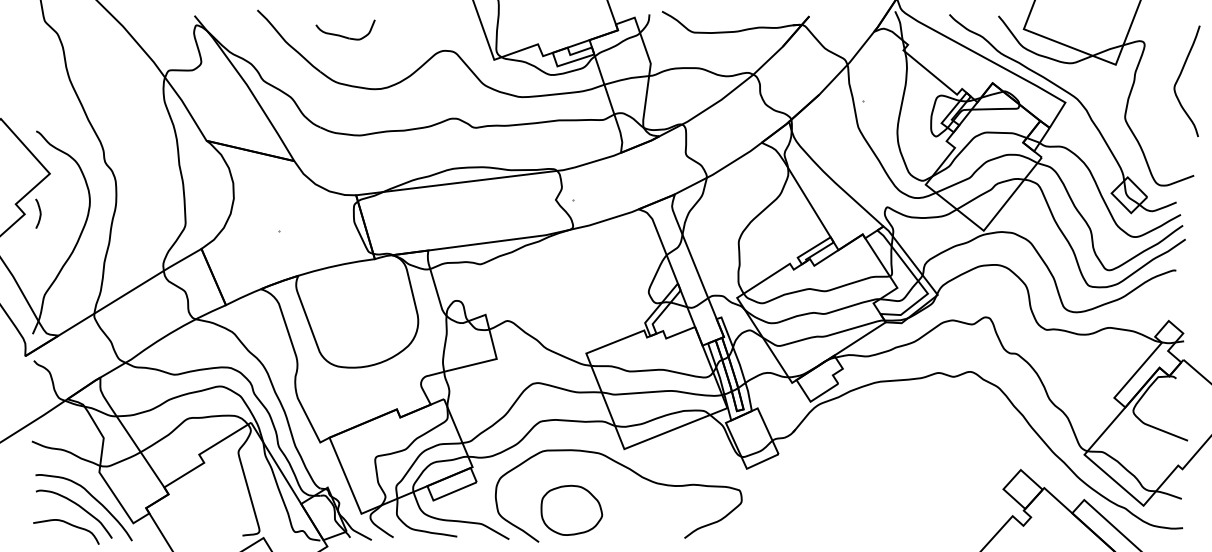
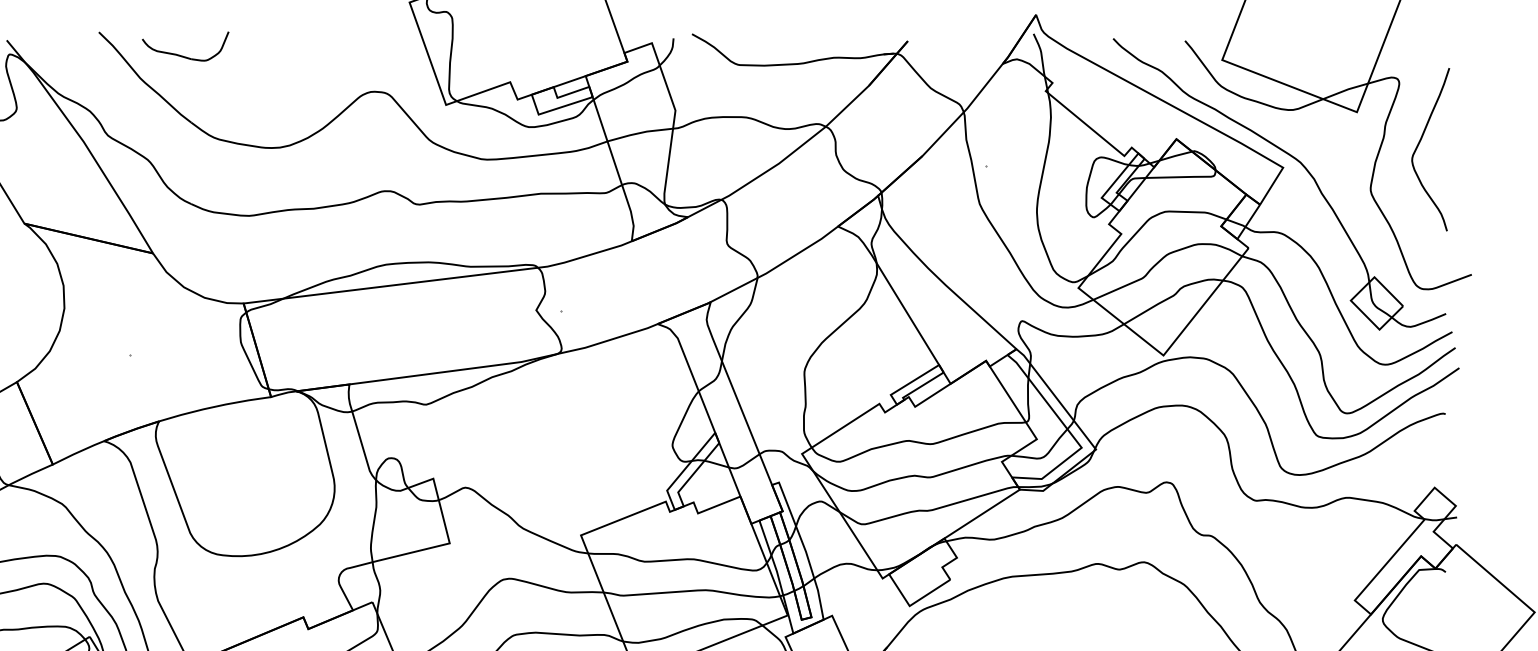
part: (343, 35) -> (182, 54), moved
curve: (1179, 78) -> (1419, 145), moved

